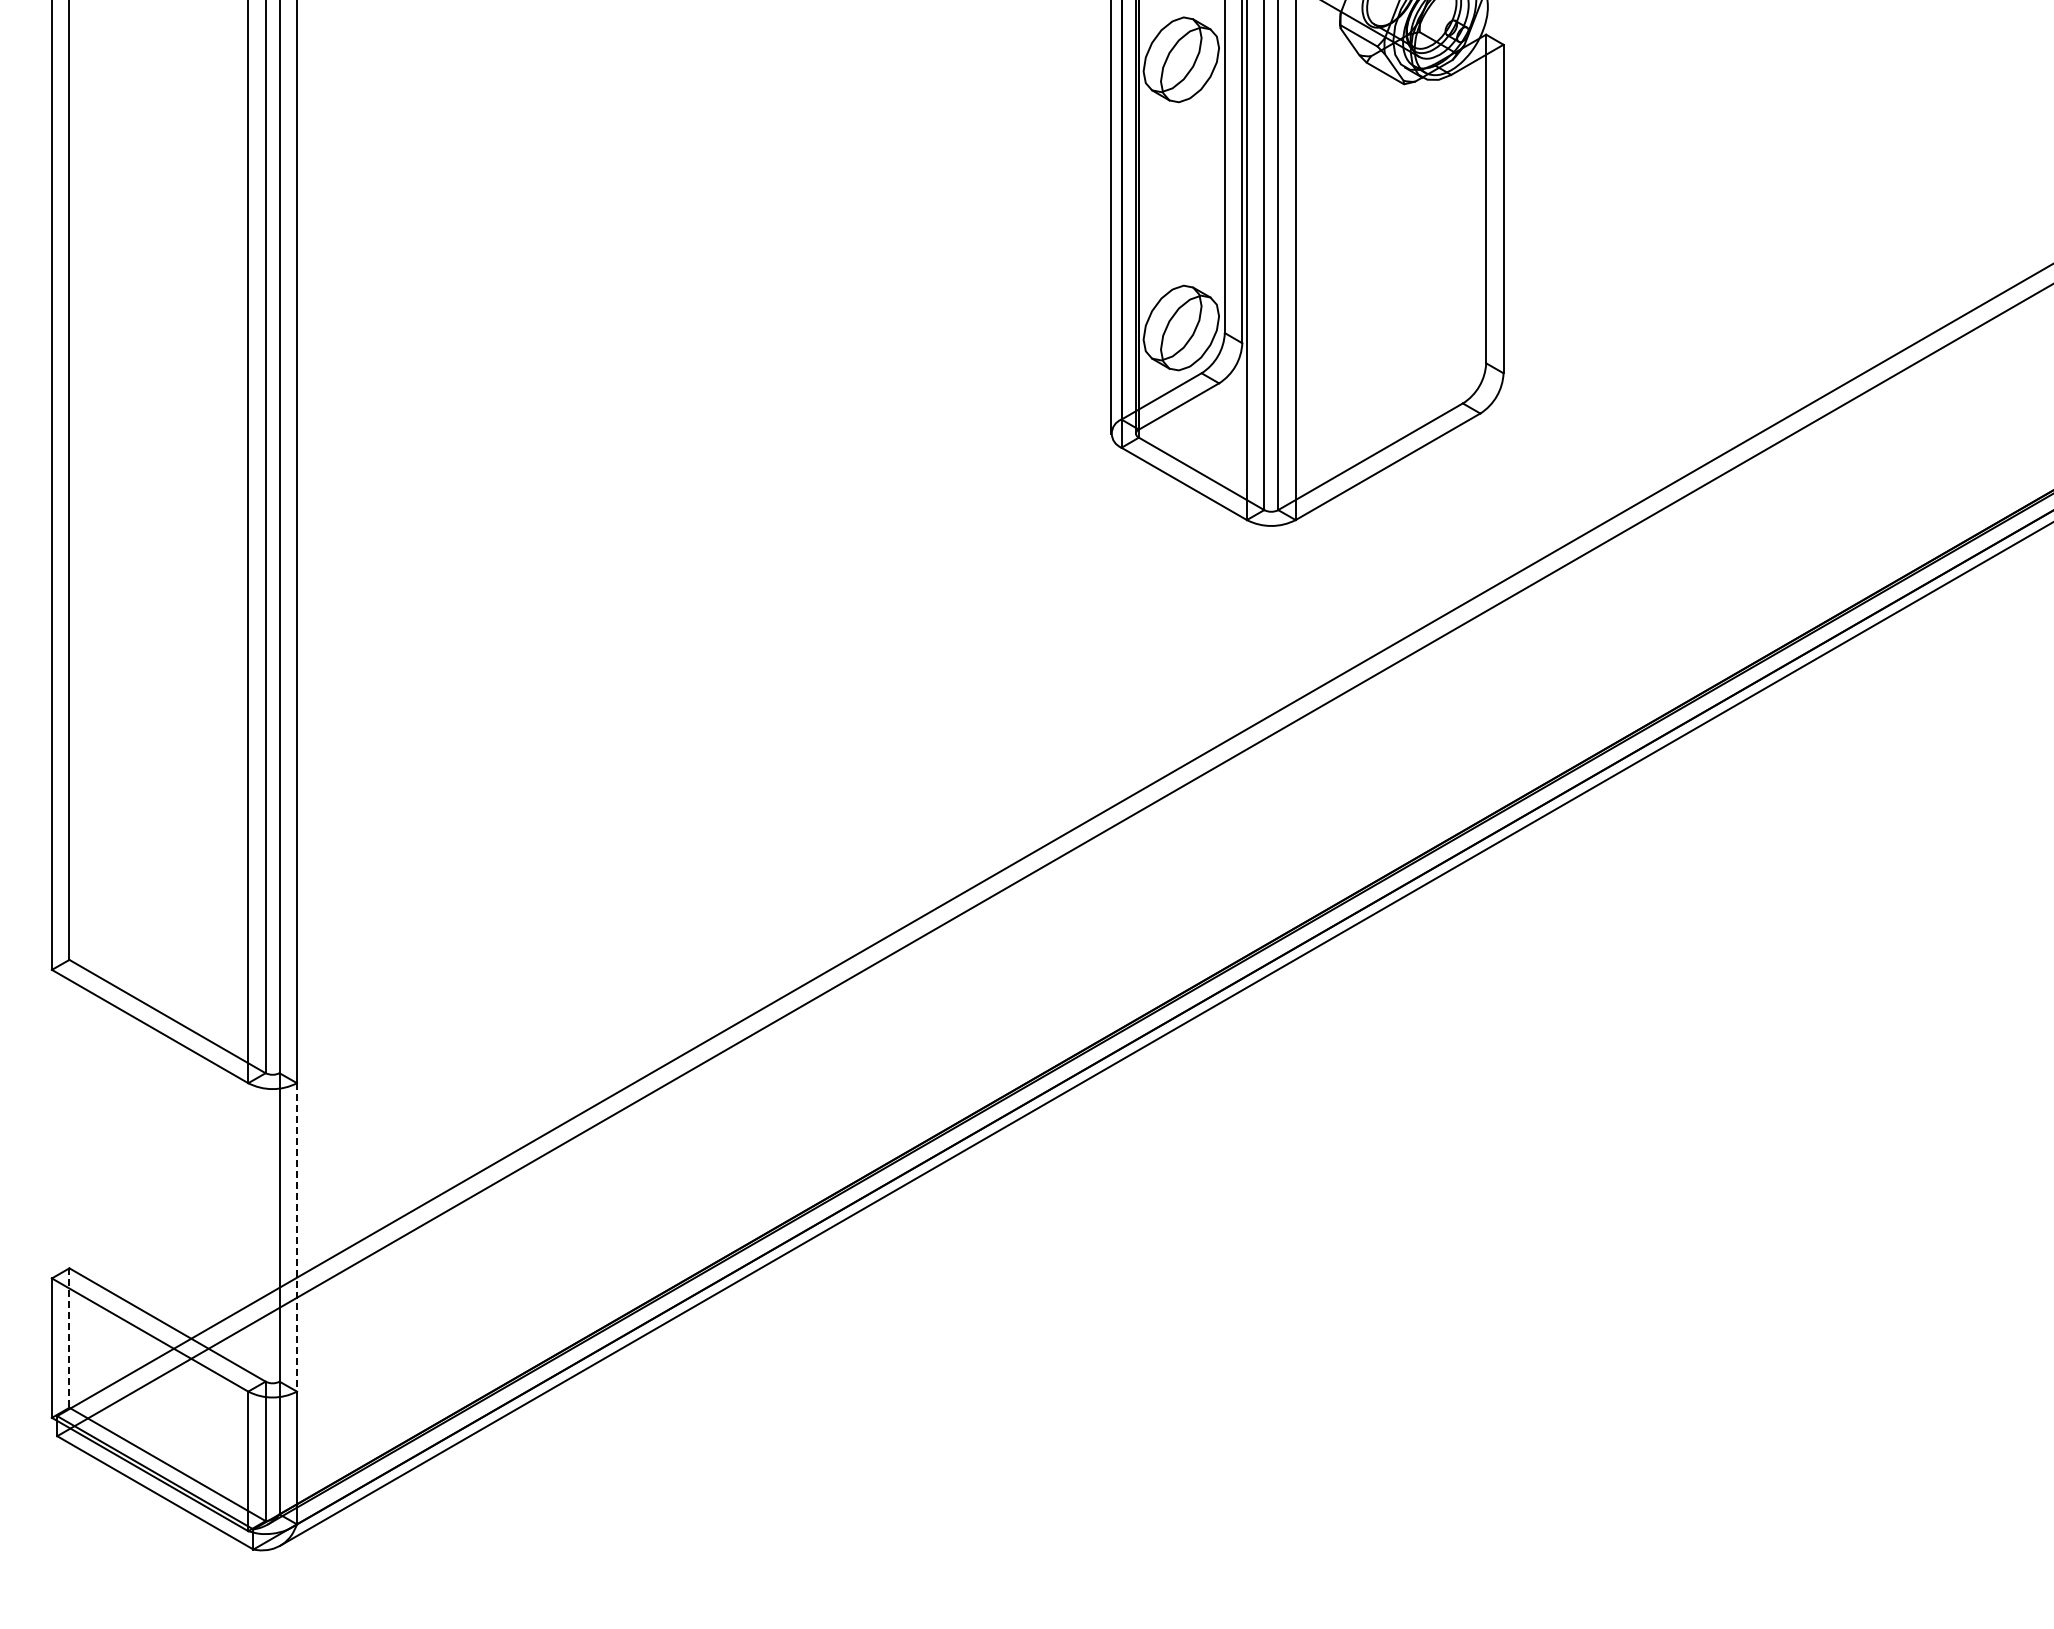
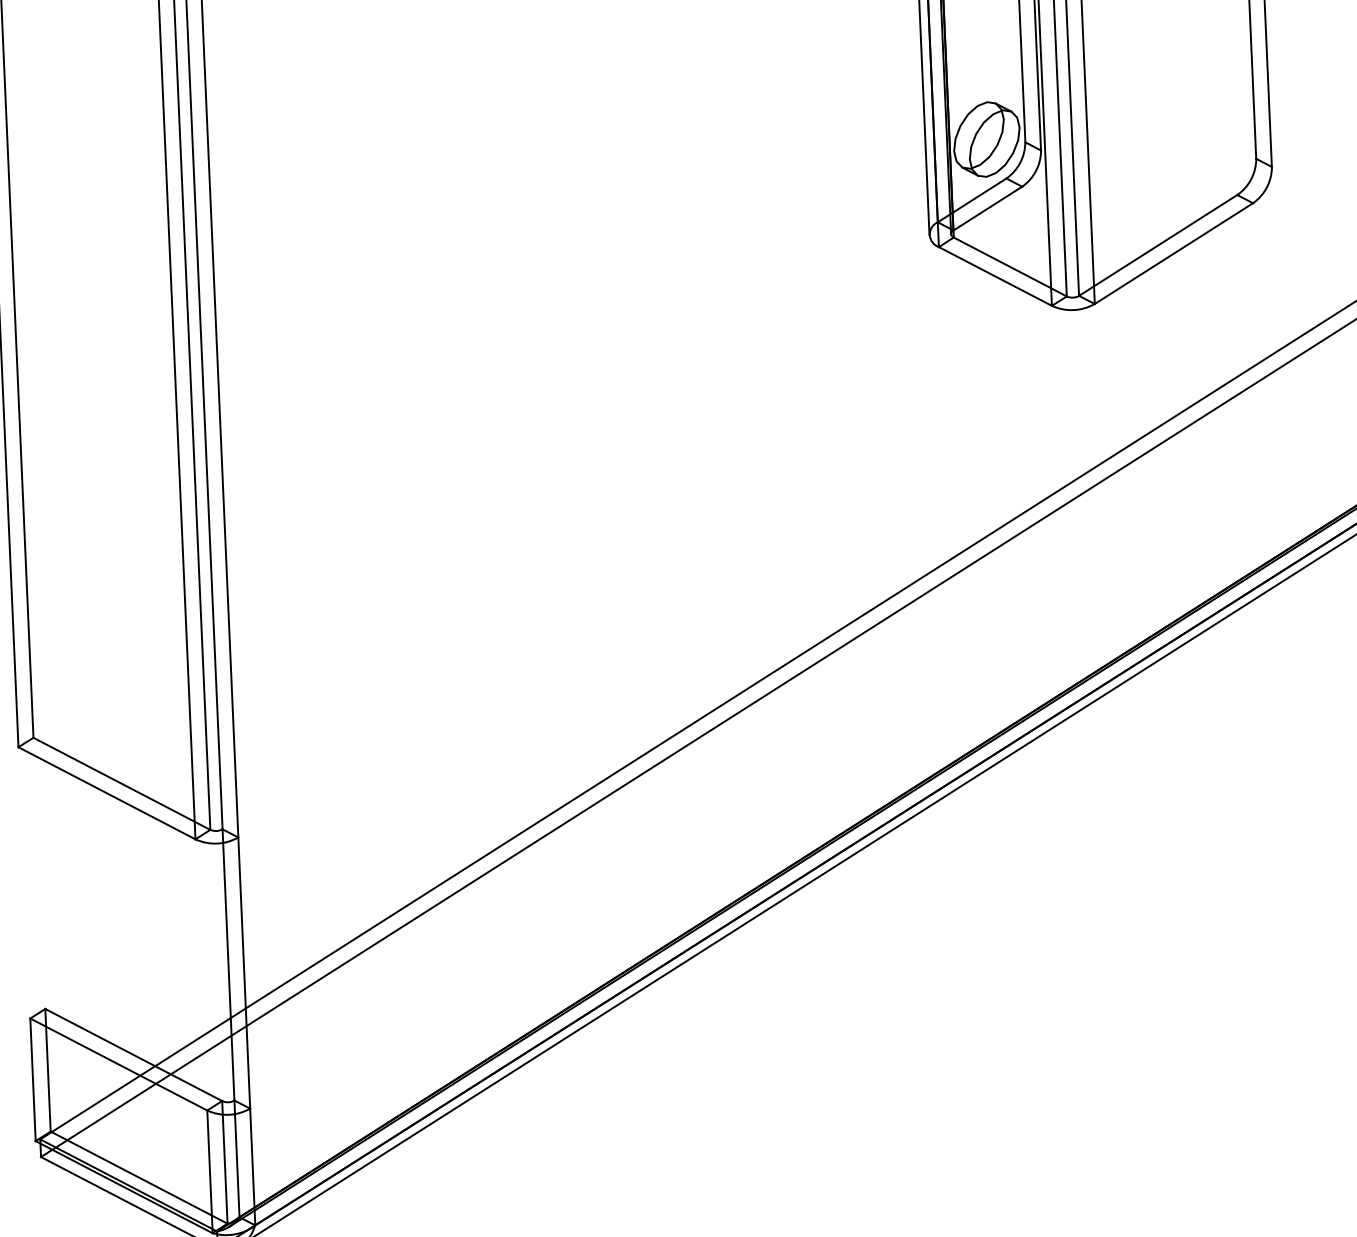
line: (297, 1237) -> (244, 973), dashed -> solid
line: (69, 1338) -> (48, 1070), dashed -> solid

